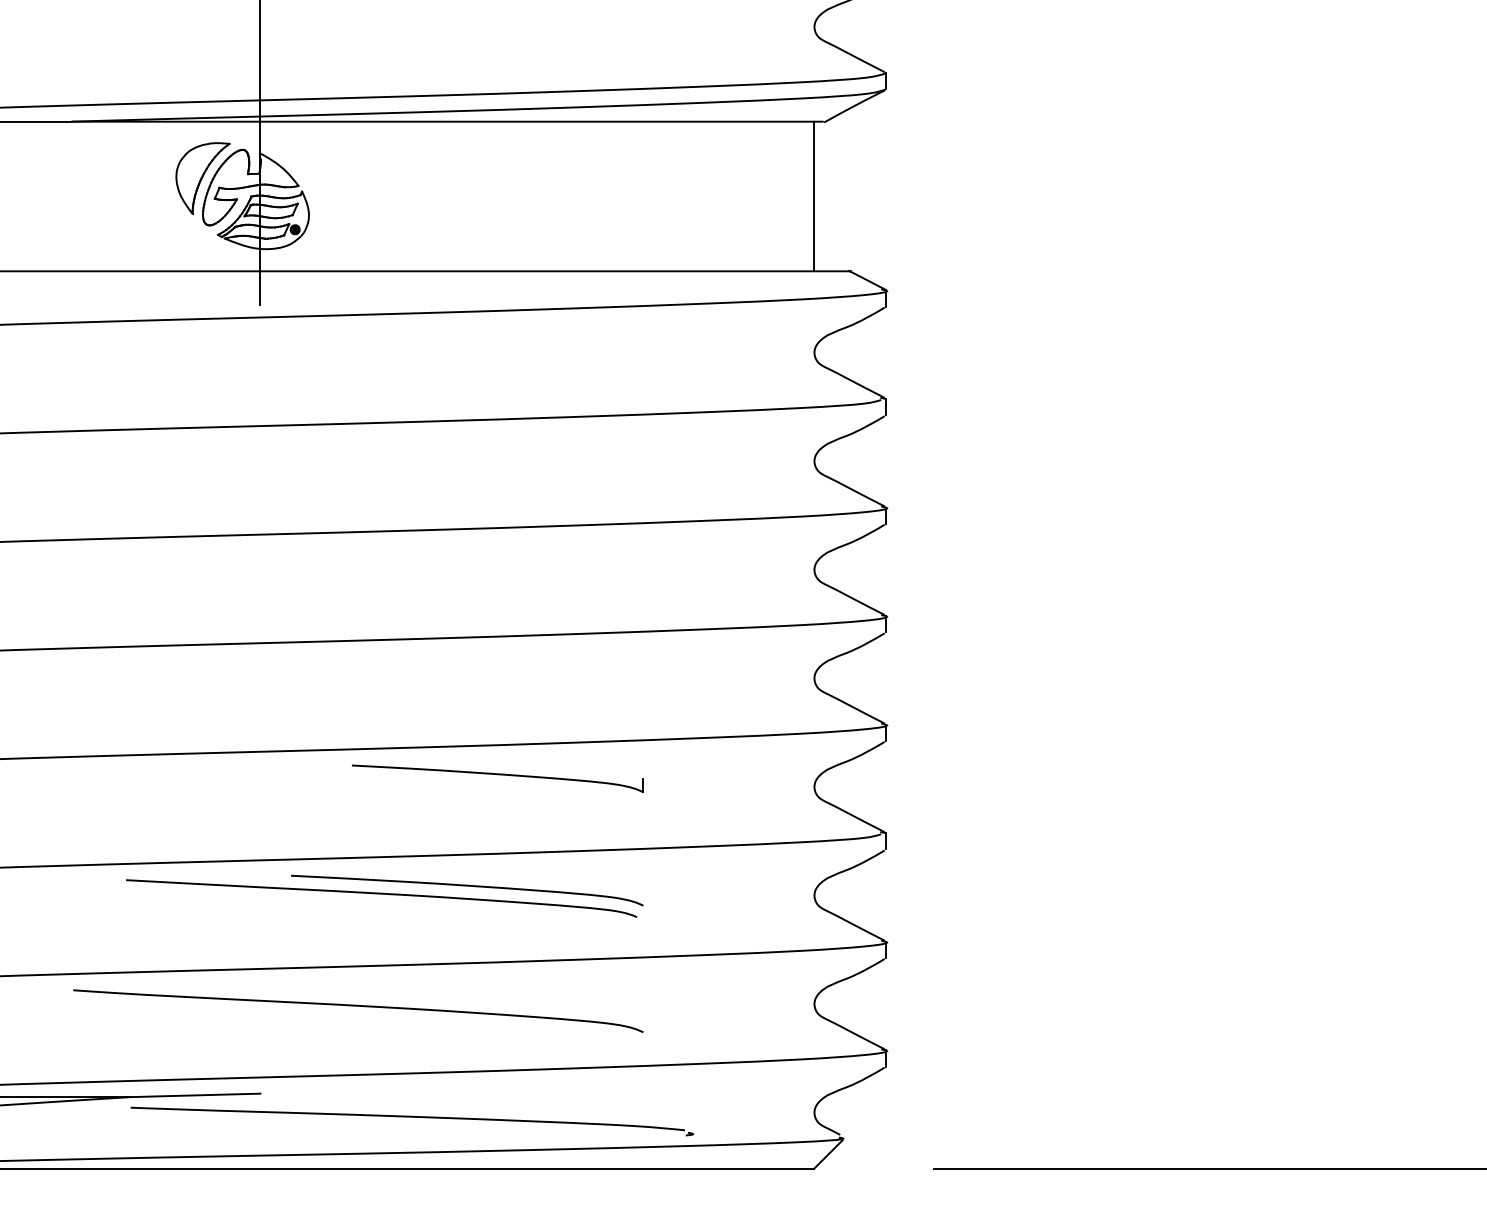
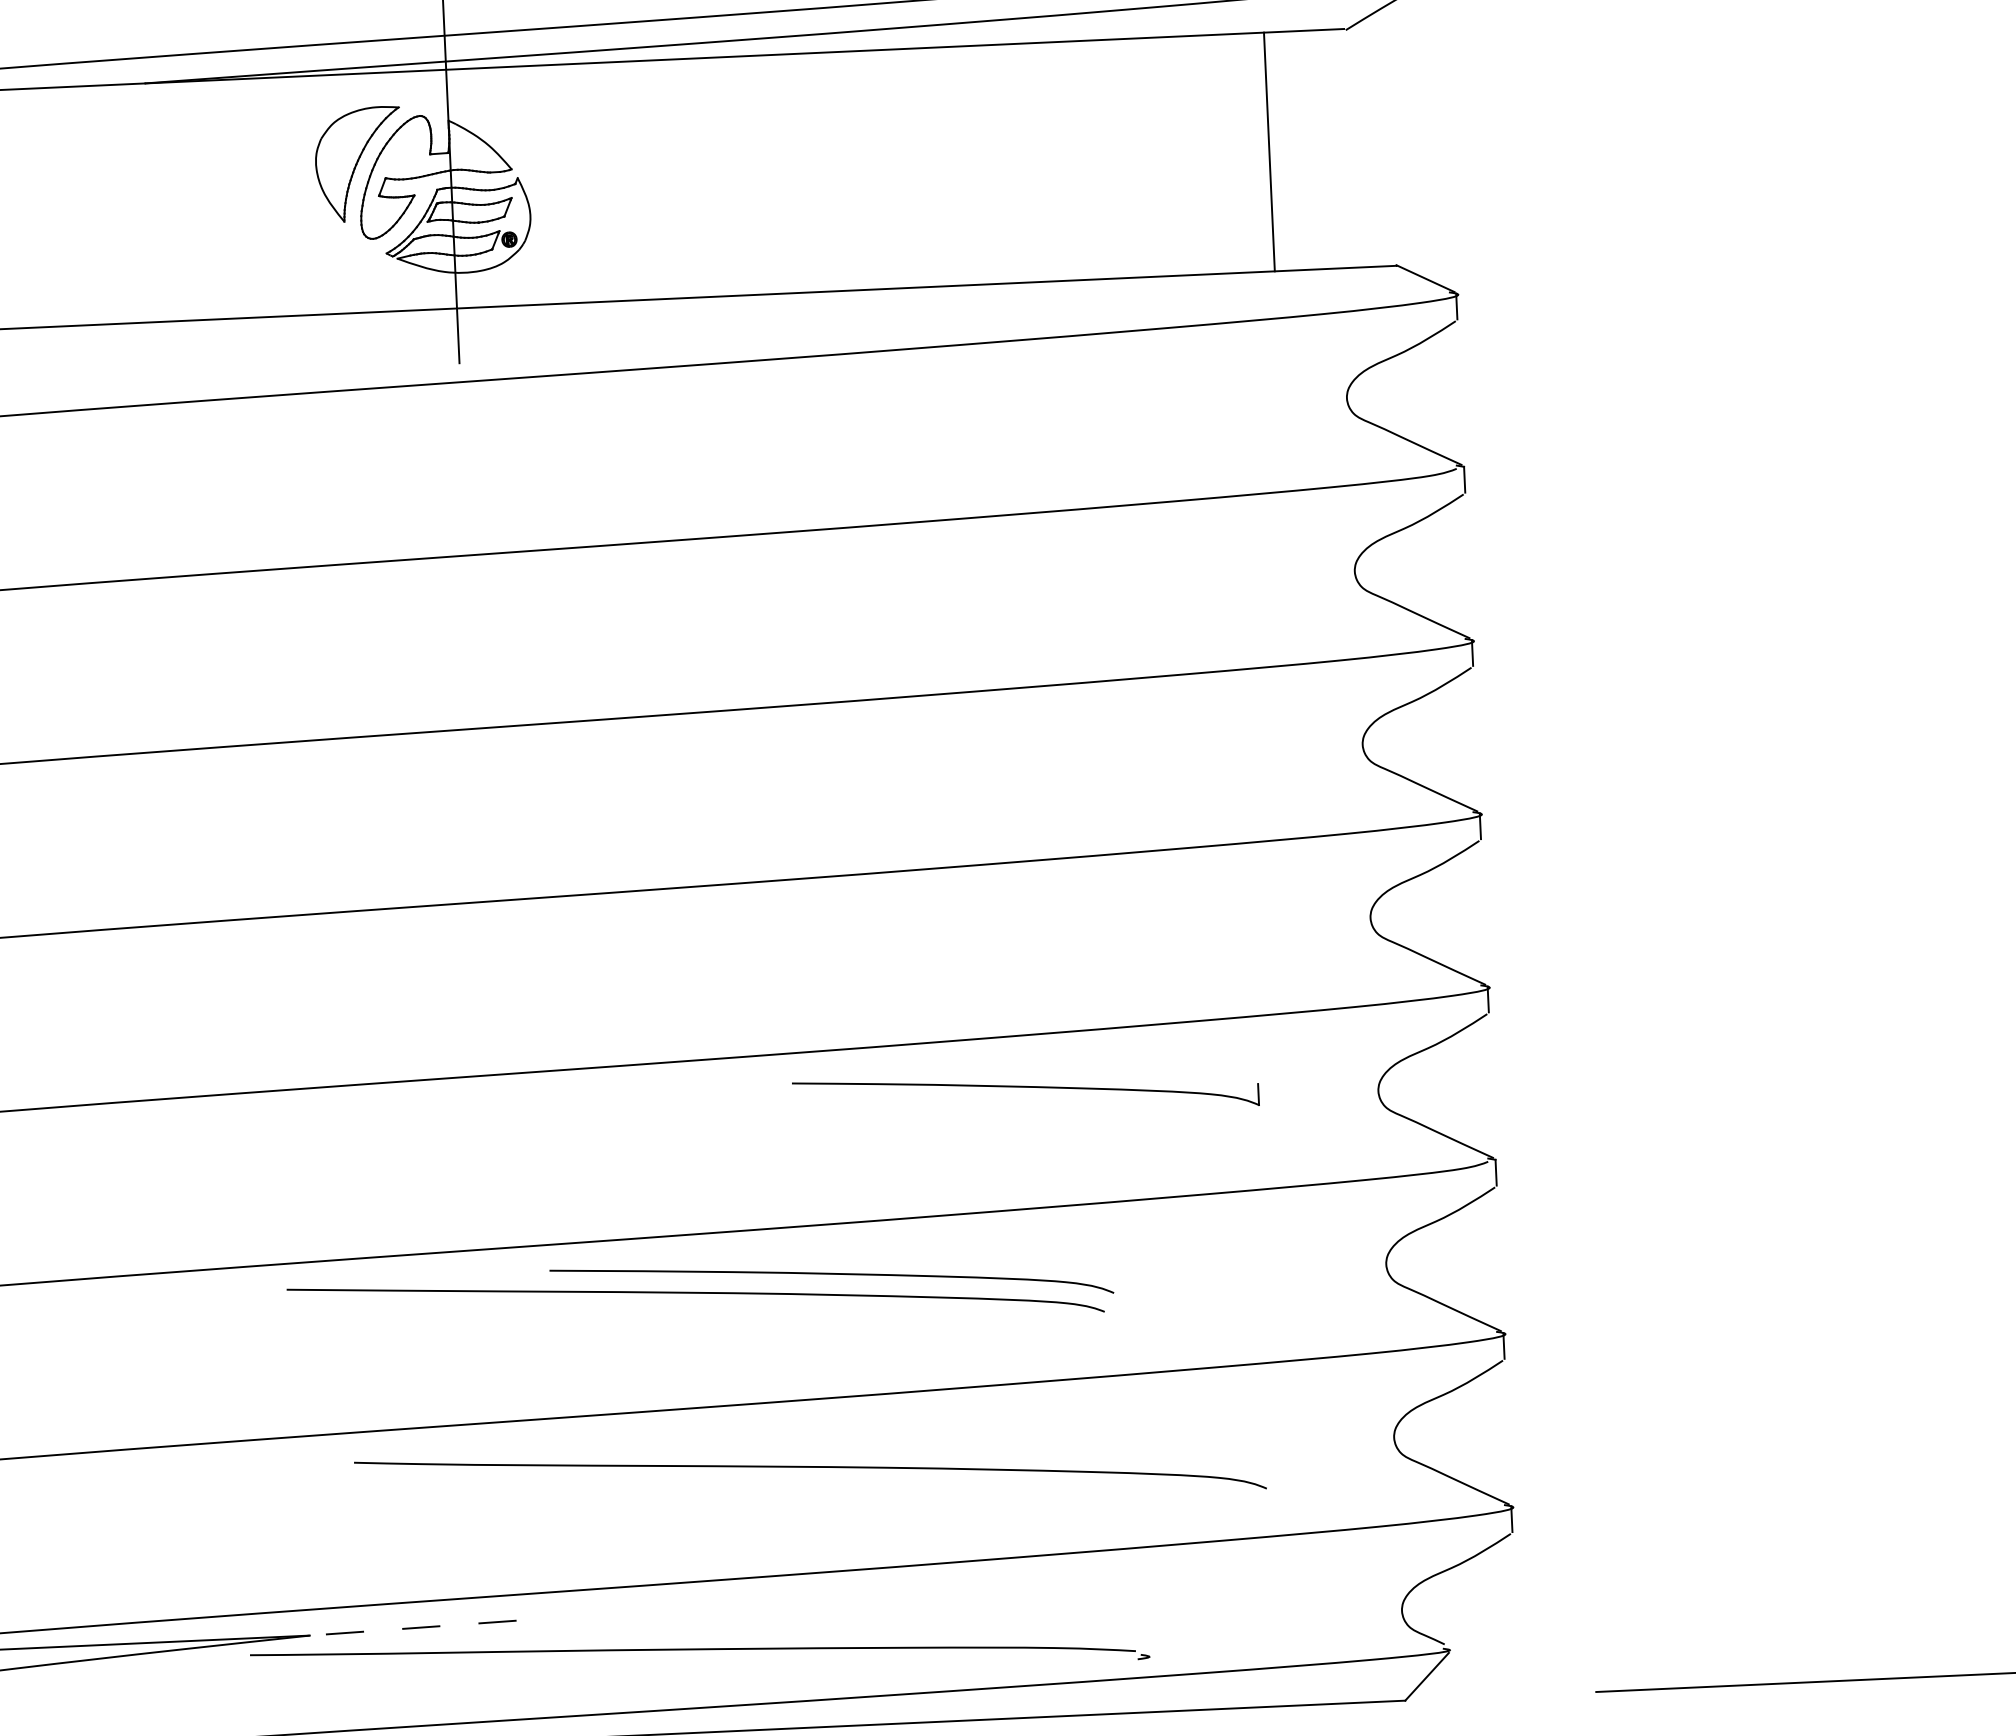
line: (813, 196) -> (1268, 152), moved
part: (497, 778) -> (1025, 1093), moved
curve: (358, 1006) -> (810, 1467), moved
line: (195, 1095) -> (413, 1628), solid -> dashed
part: (412, 1121) -> (700, 1656), moved

